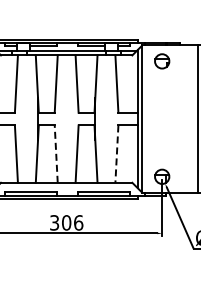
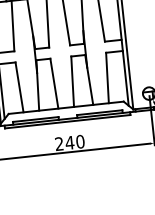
line: (56, 154) -> (54, 83), dashed -> solid
line: (116, 154) -> (107, 78), dashed -> solid
text: (66, 222) -> (69, 142), 306 -> 240

